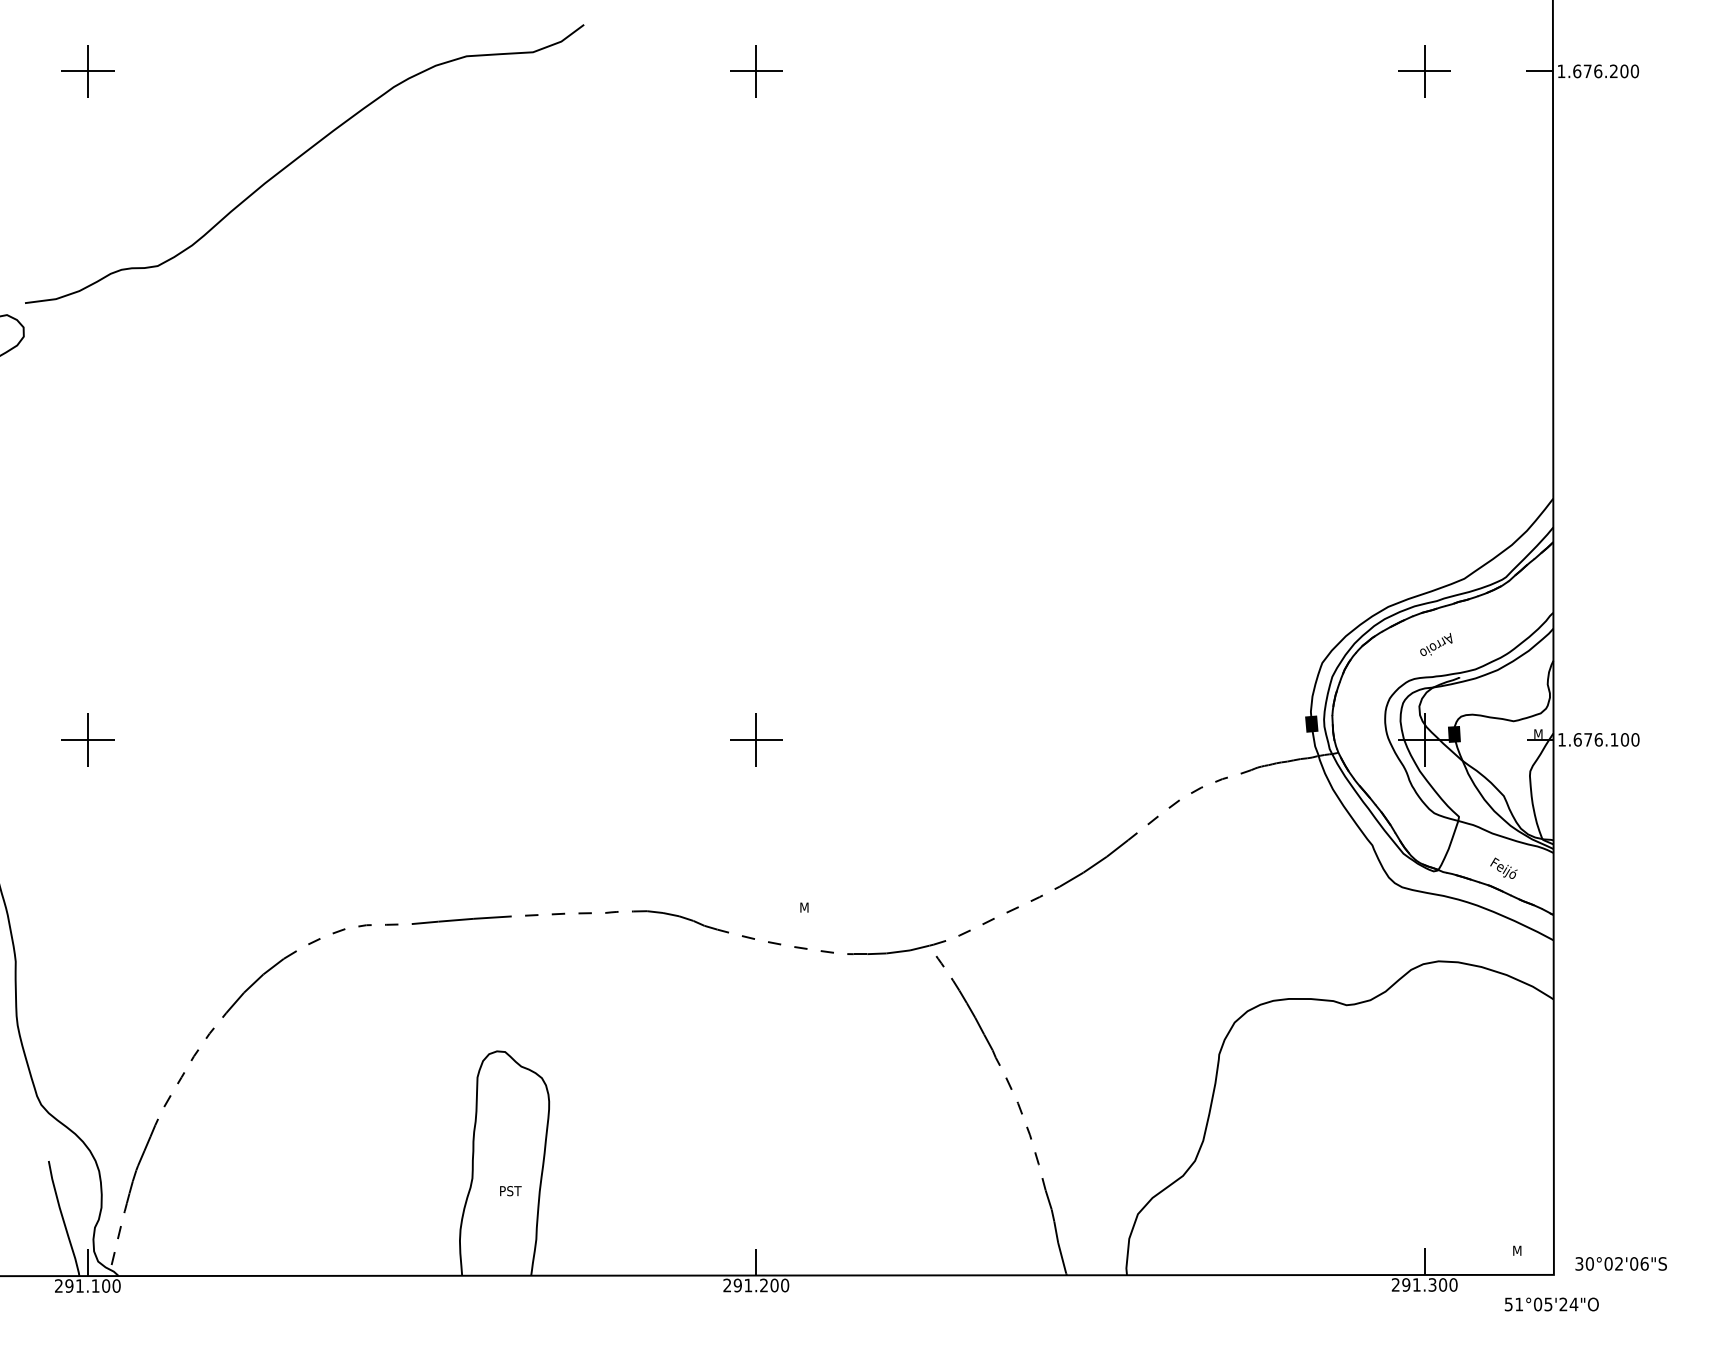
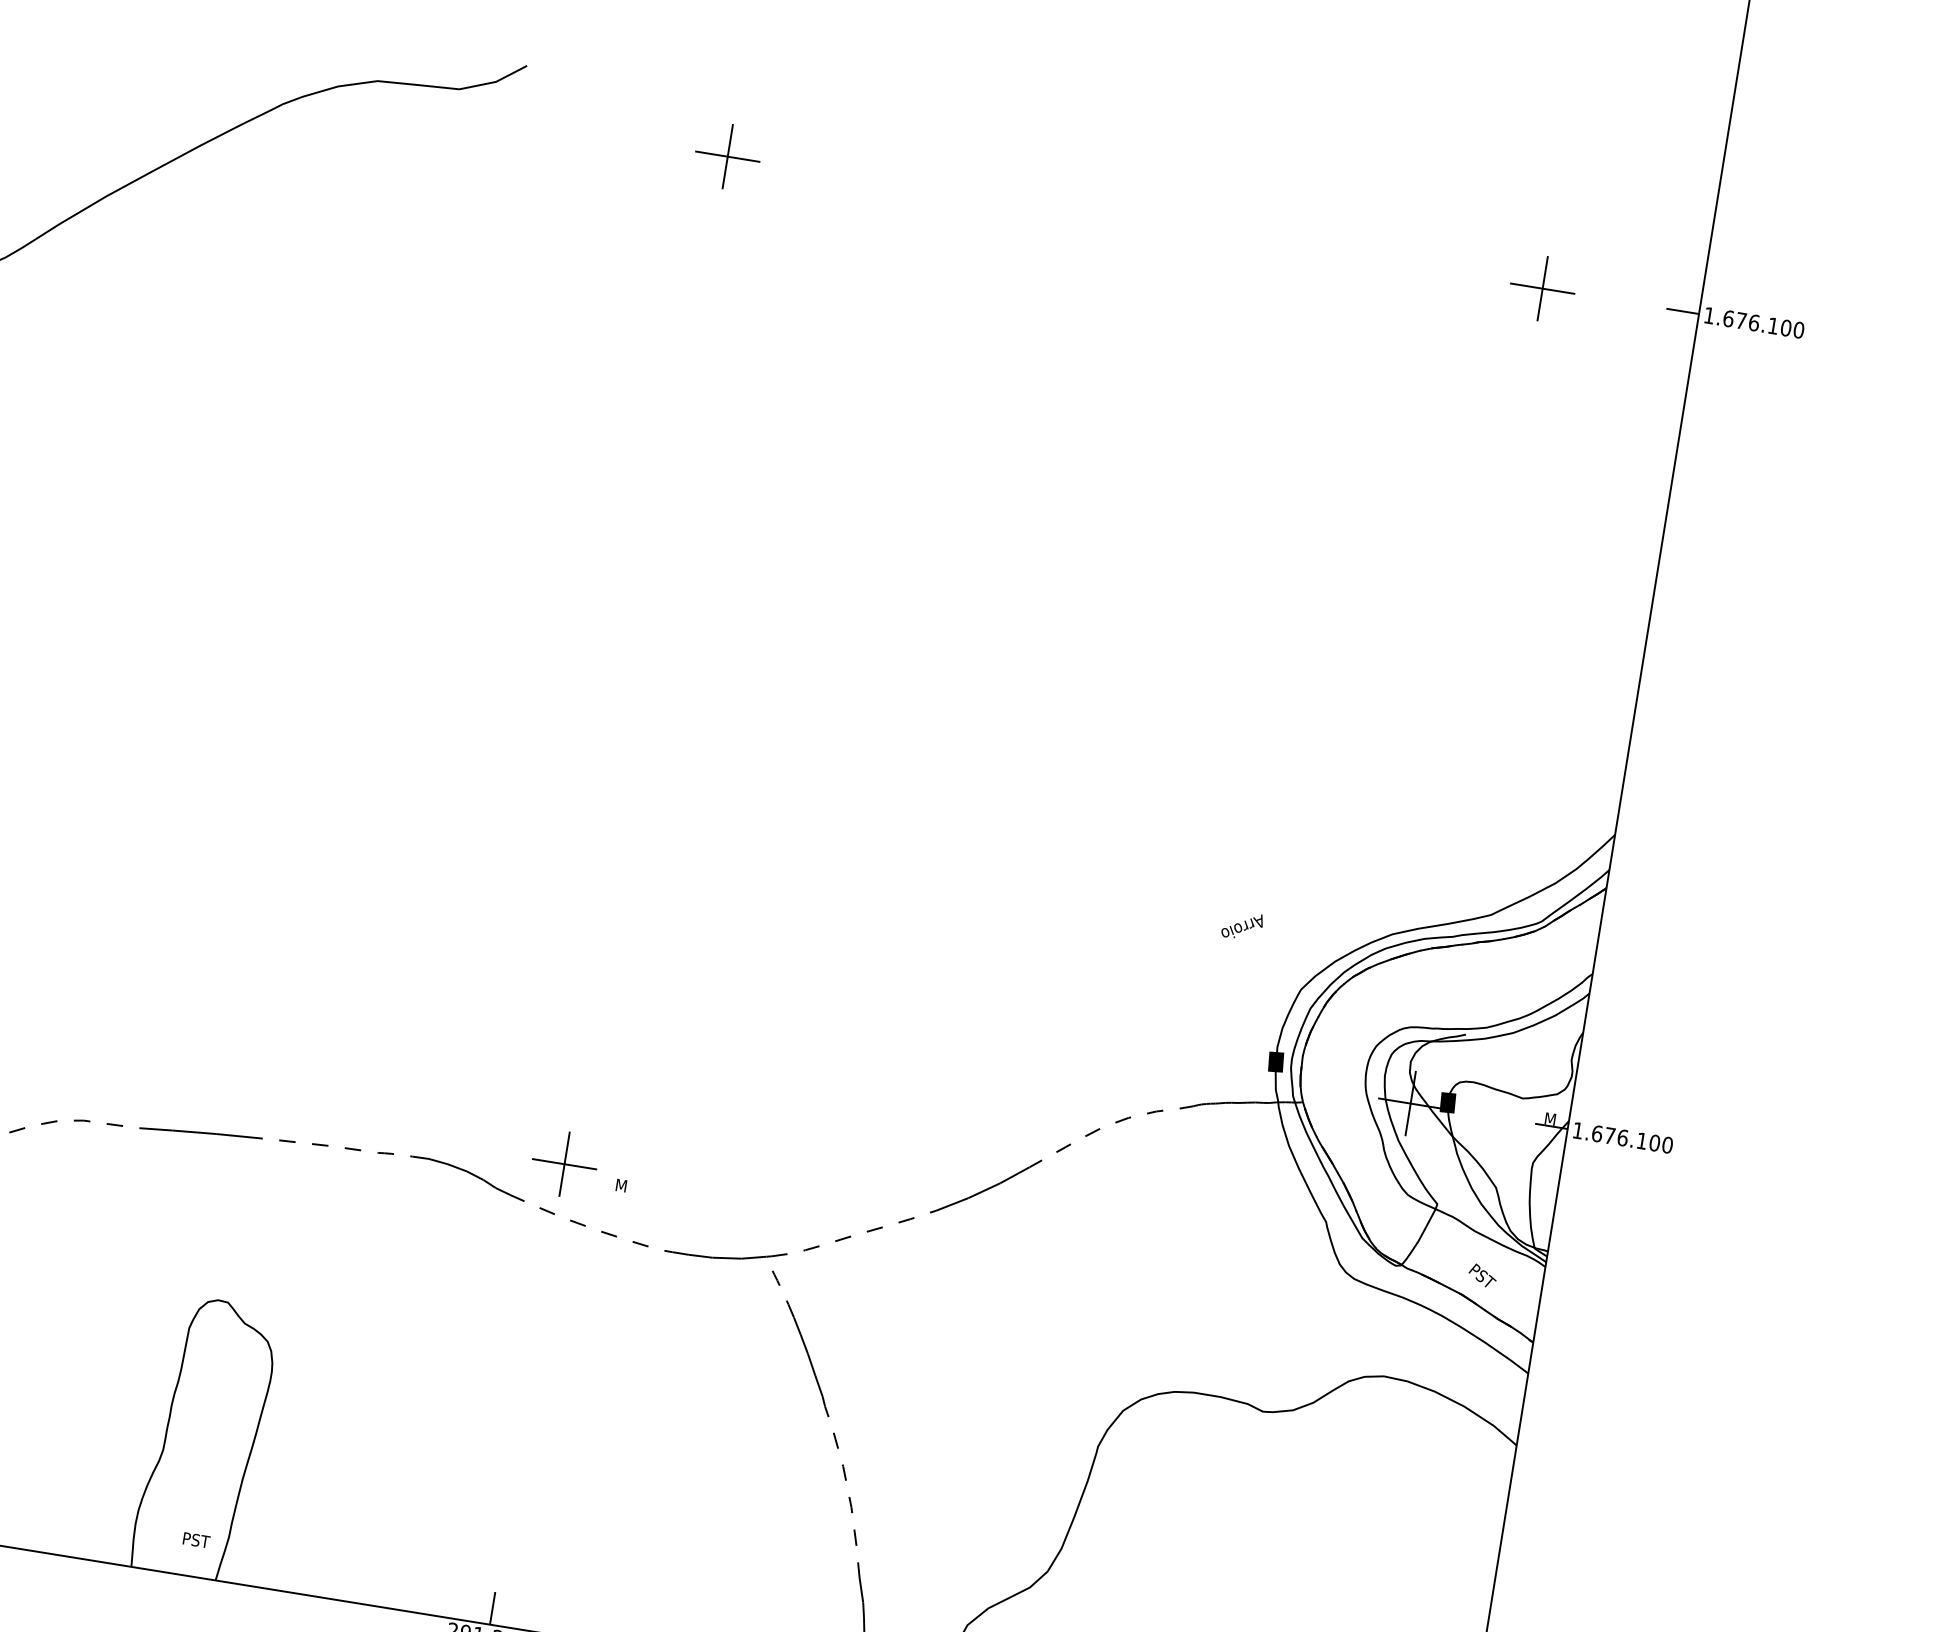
text: (1613, 70) -> (1773, 324), 1.676.200 -> 1.676.100
text: (1436, 644) -> (1242, 925), moved
part: (756, 739) -> (564, 1163), moved
text: (1503, 867) -> (1481, 1274), Feijó -> PST
text: (510, 1191) -> (196, 1540), moved

